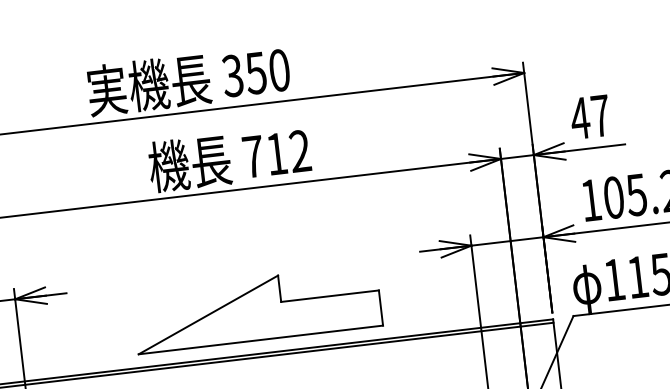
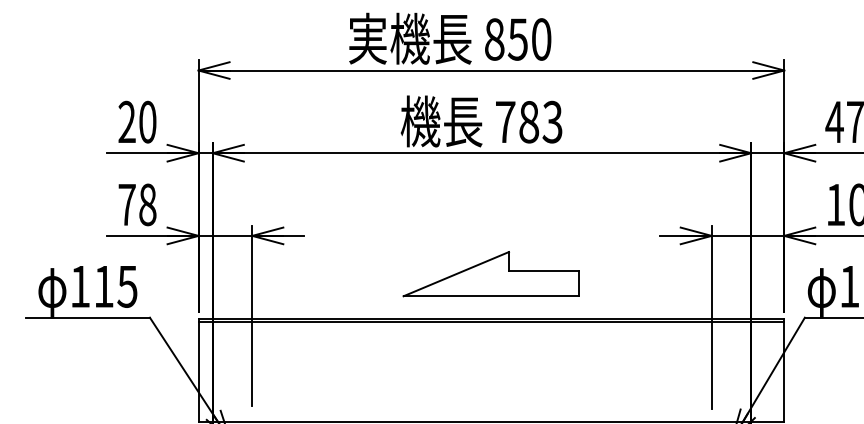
text: (232, 75) -> (494, 39), 350 -> 850
text: (288, 153) -> (540, 122), 712 -> 783
part: (256, 309) -> (490, 274), size x0.71

